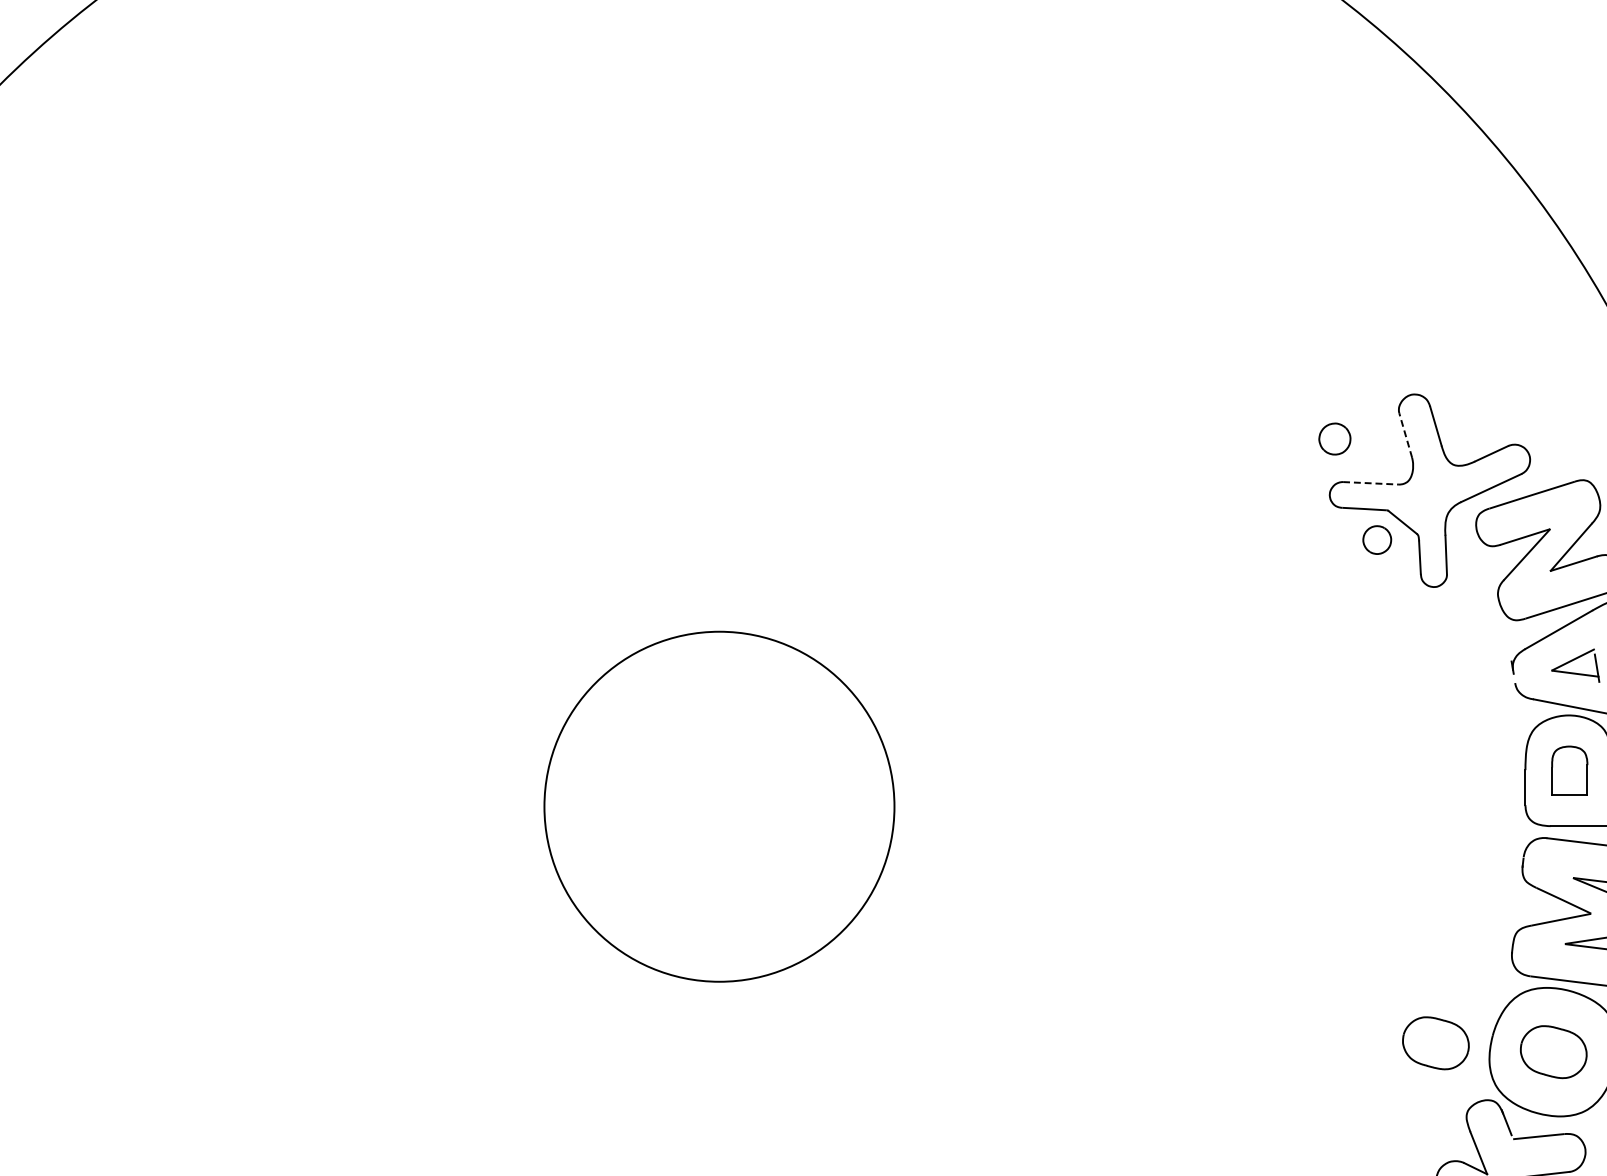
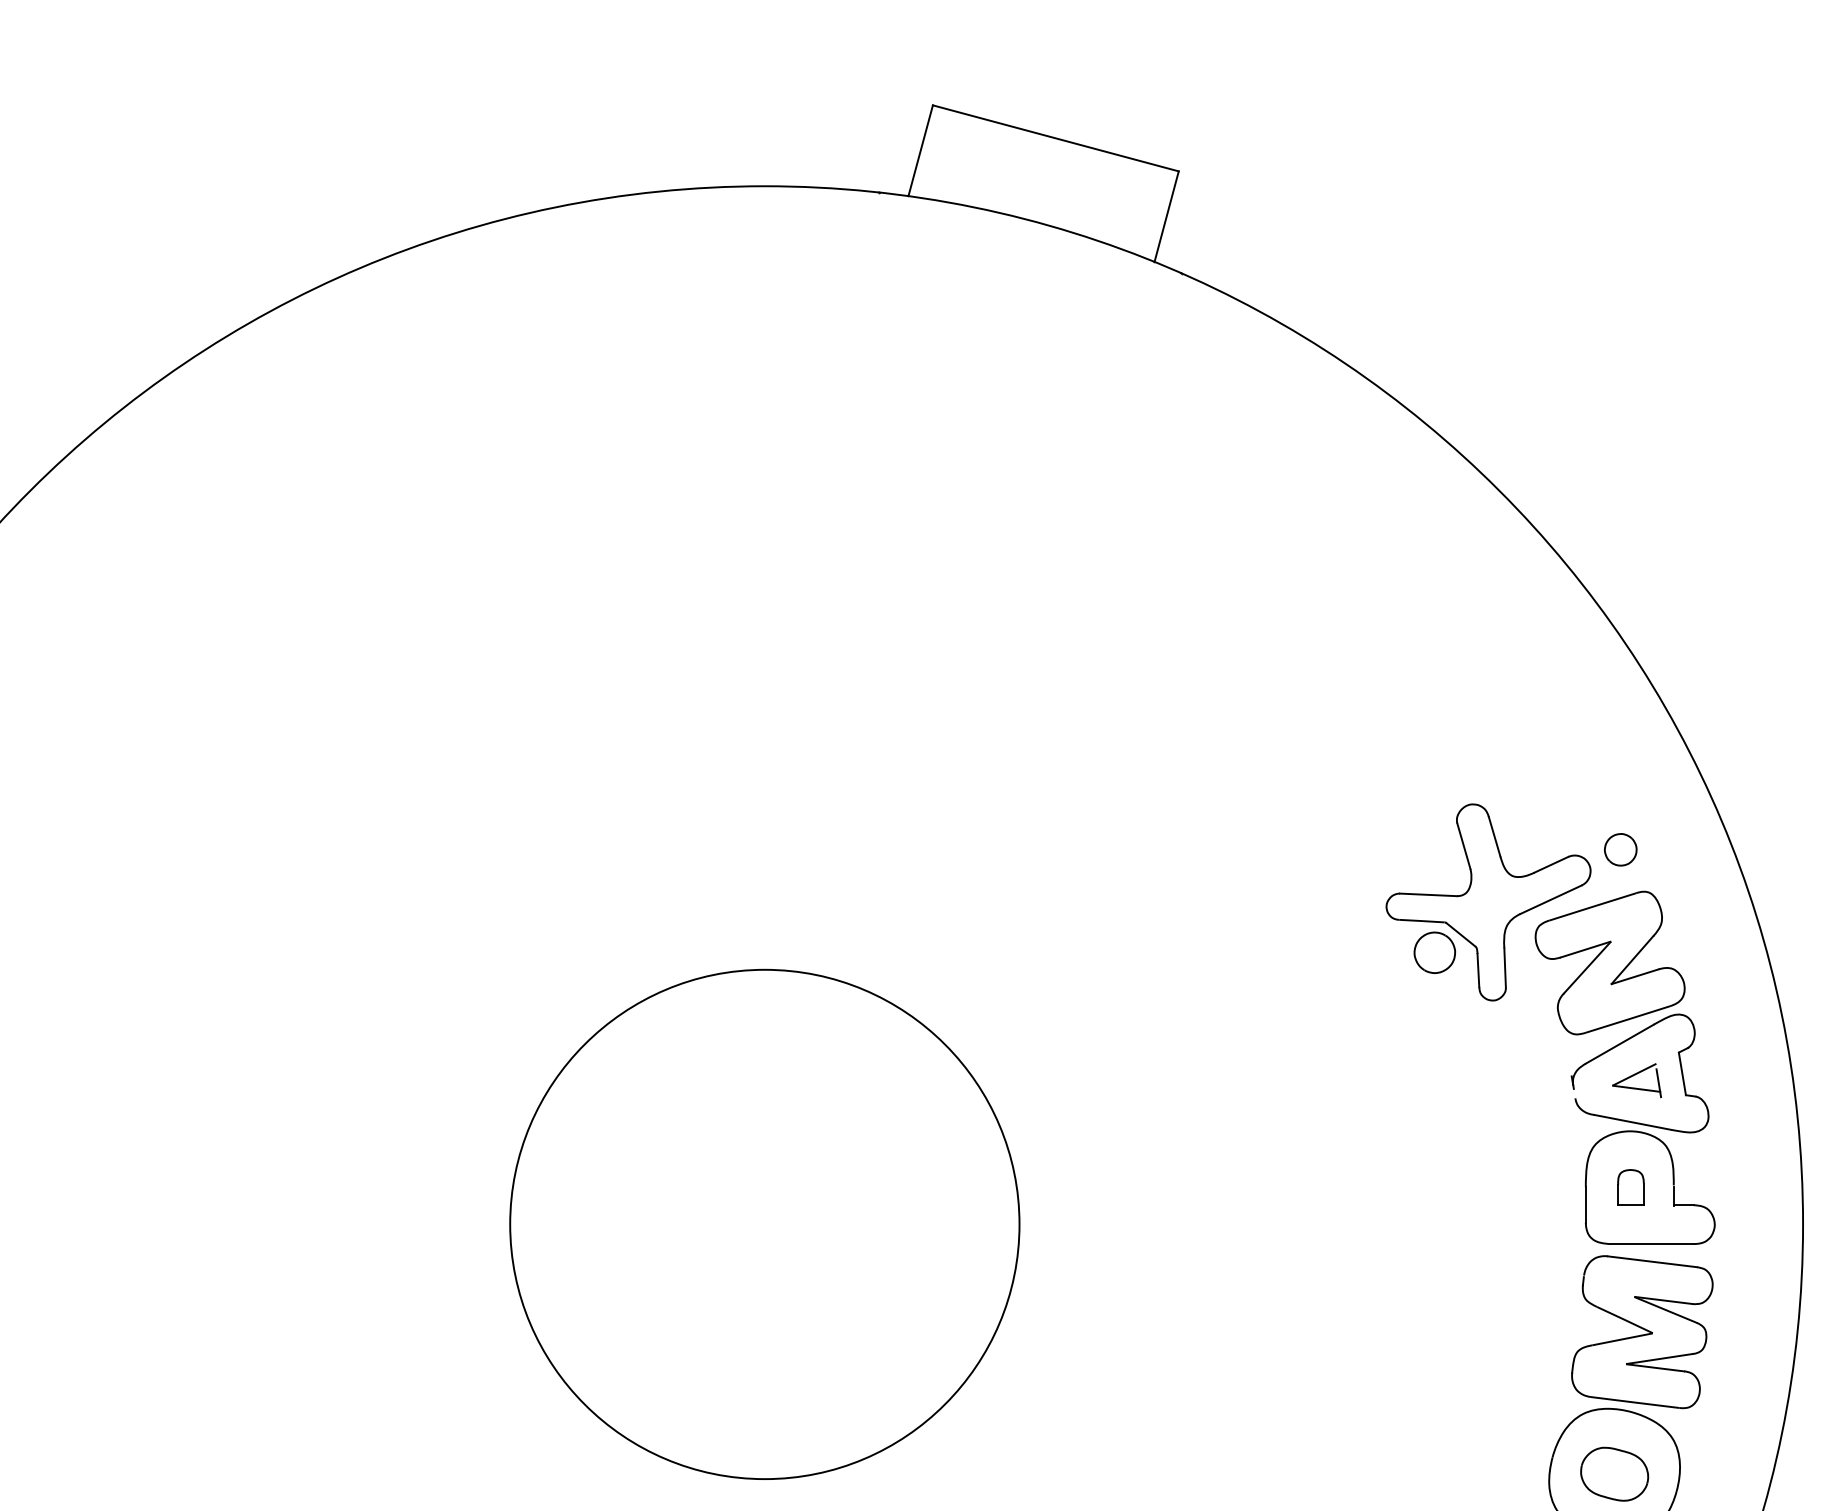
line: (1405, 435) -> (1463, 846), dashed -> solid
part: (1334, 438) -> (1620, 849), moved
line: (1371, 482) -> (1429, 894), dashed -> solid
part: (1376, 539) -> (1434, 952), size x1.43
part: (1569, 770) -> (1630, 1187), size x0.71
circle: (719, 805) -> (764, 1223), size x1.43
part: (1435, 1042) -> (1494, 1464), removed

